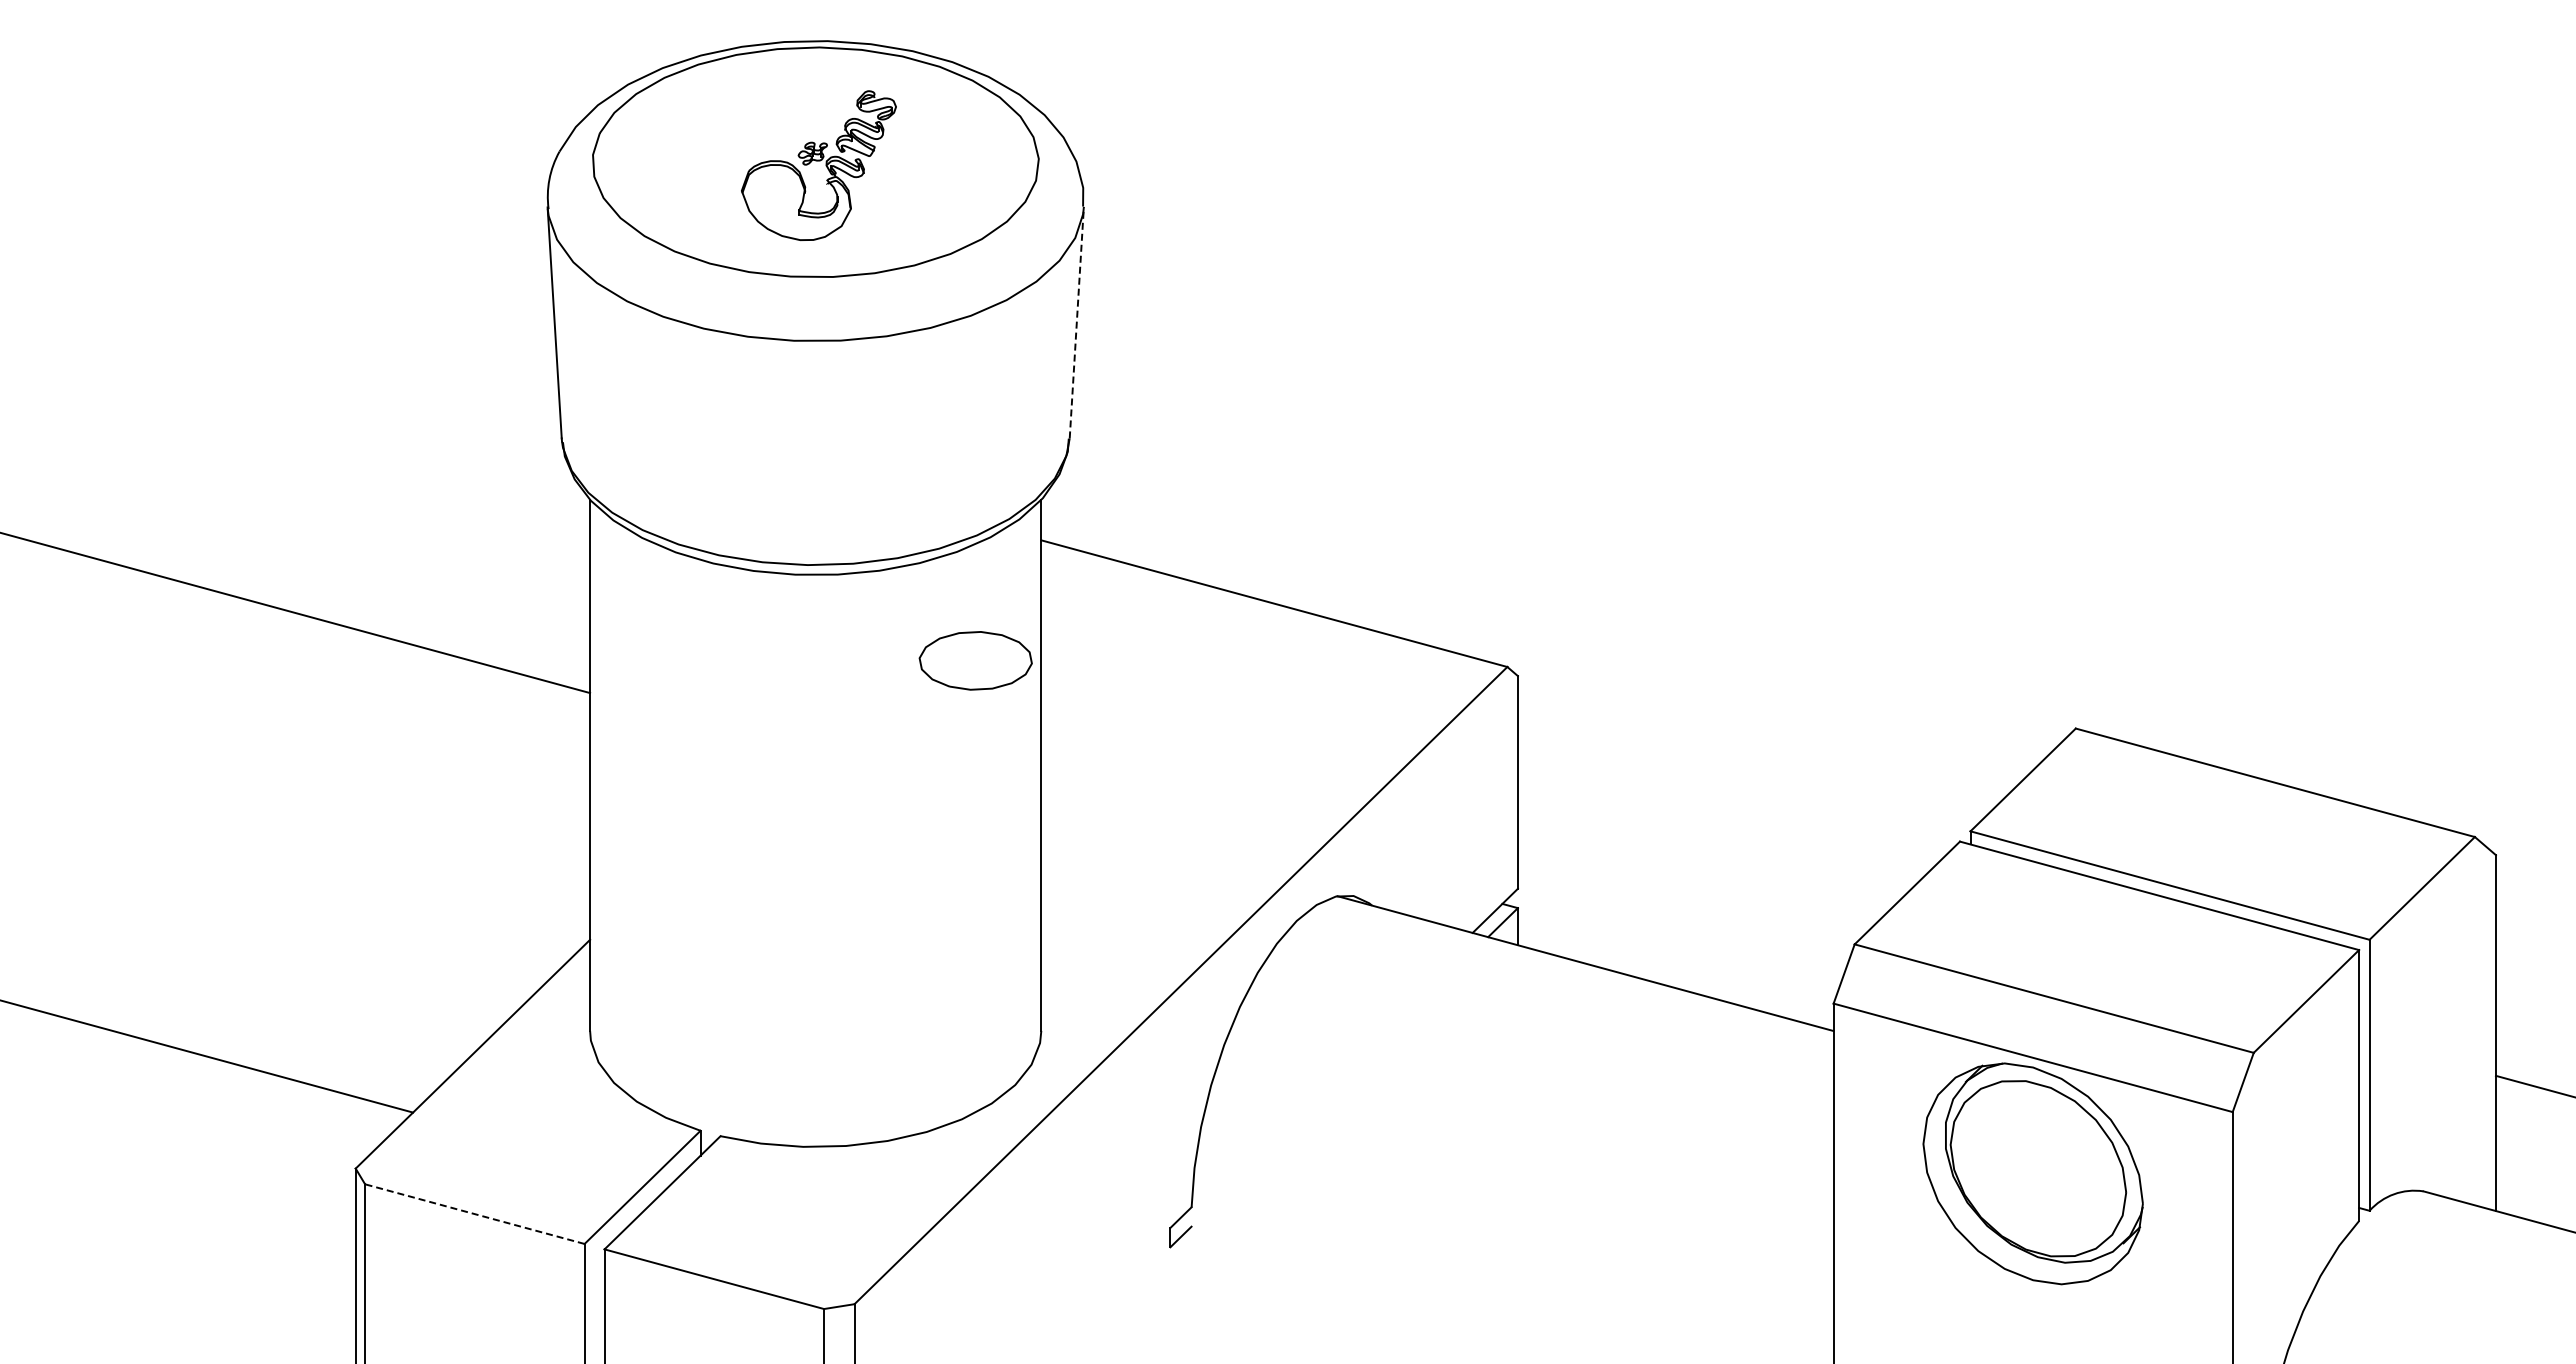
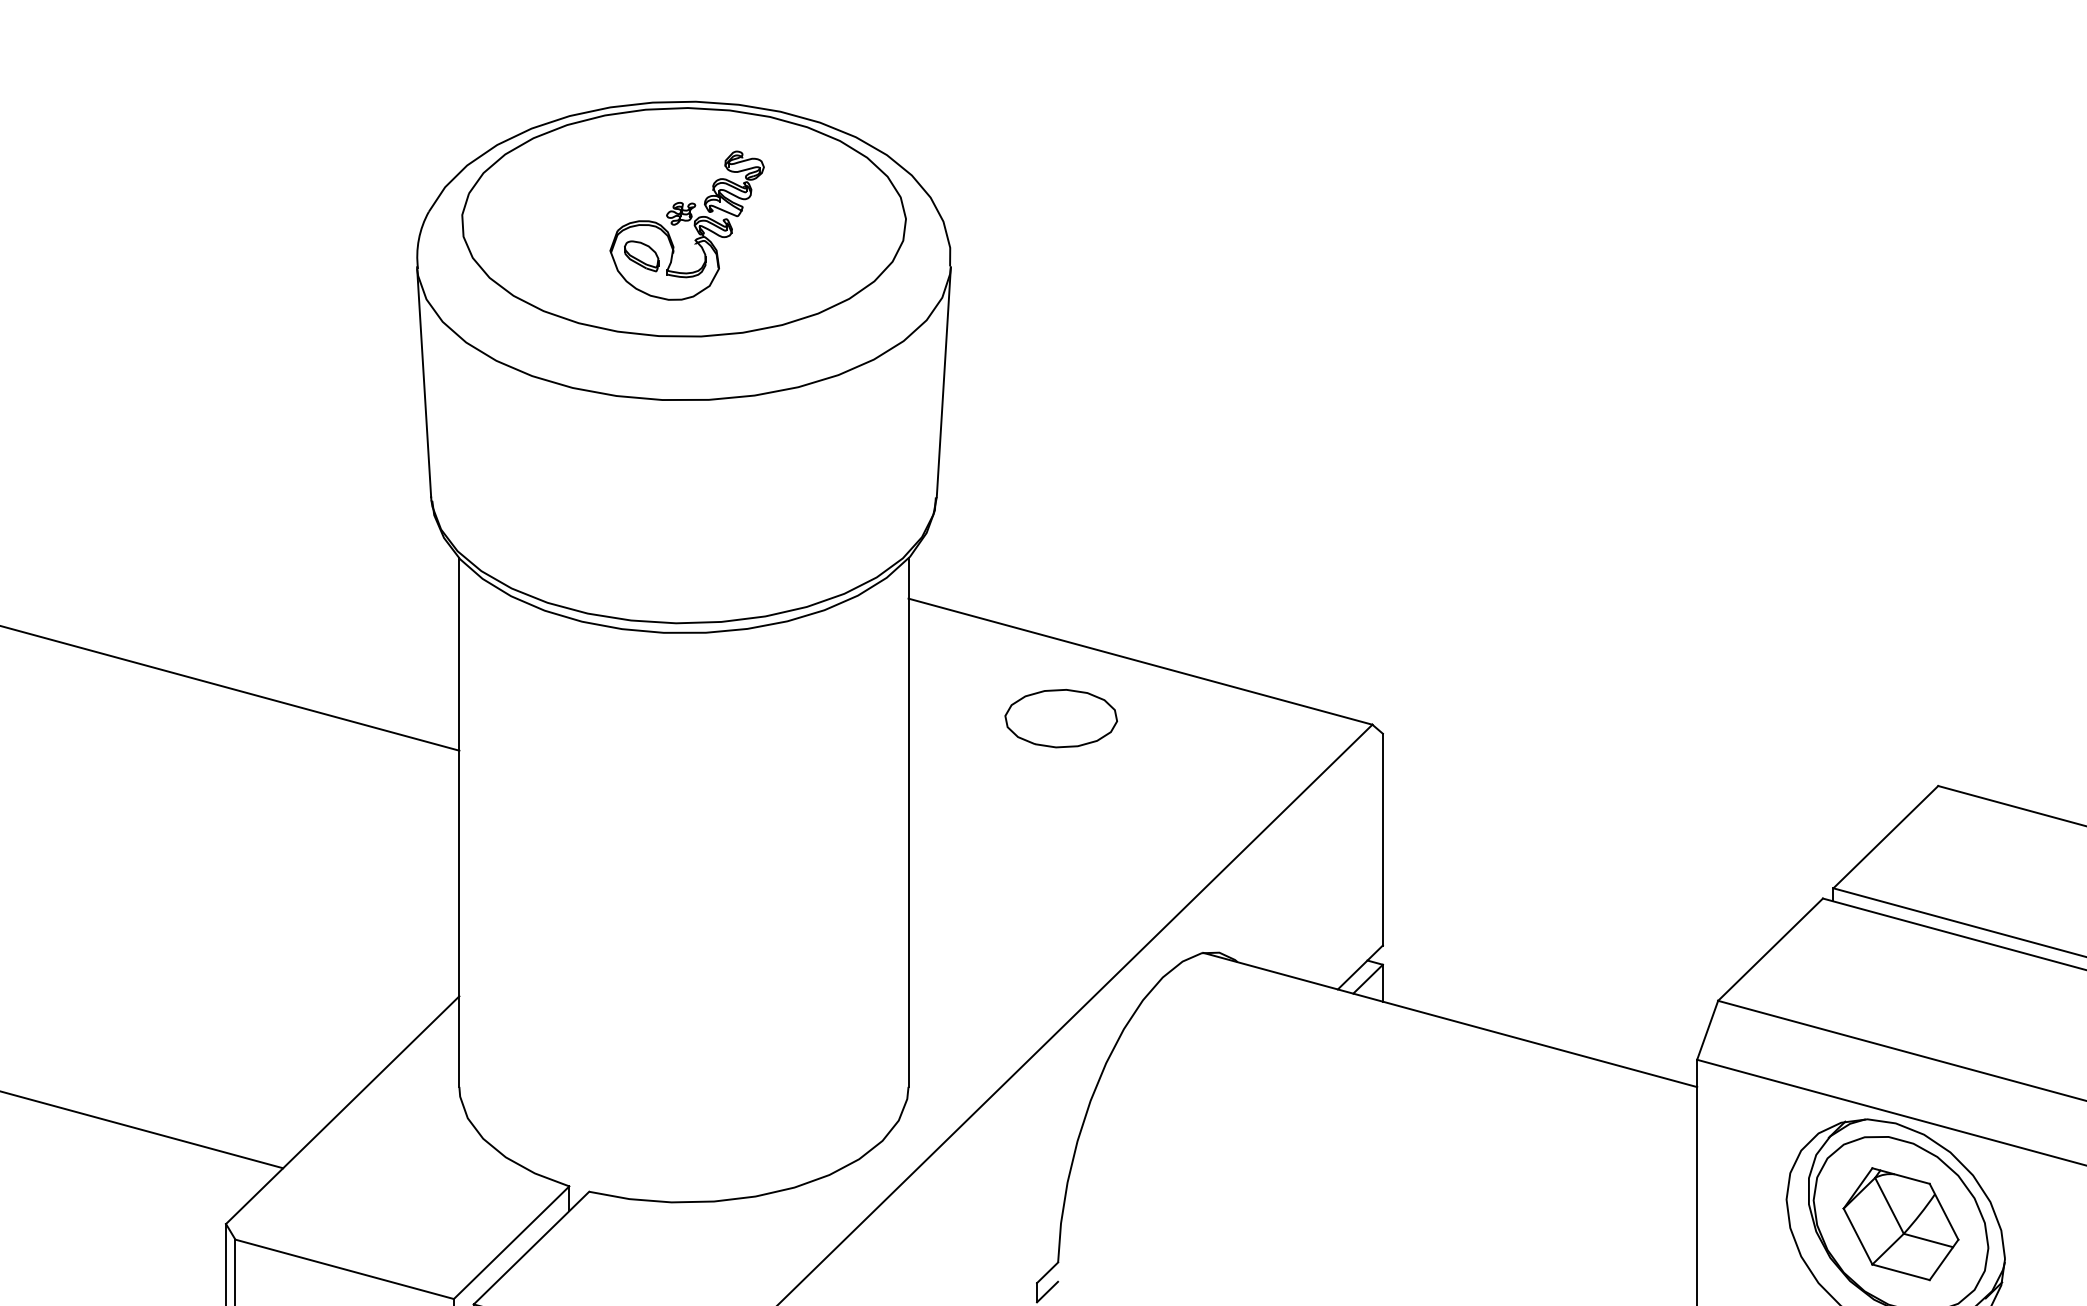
part: (772, 196) -> (640, 256), added
line: (1076, 322) -> (943, 381), dashed -> solid
part: (975, 660) -> (1060, 718), moved
part: (2038, 1168) -> (1901, 1223), added
line: (474, 1214) -> (344, 1269), dashed -> solid

